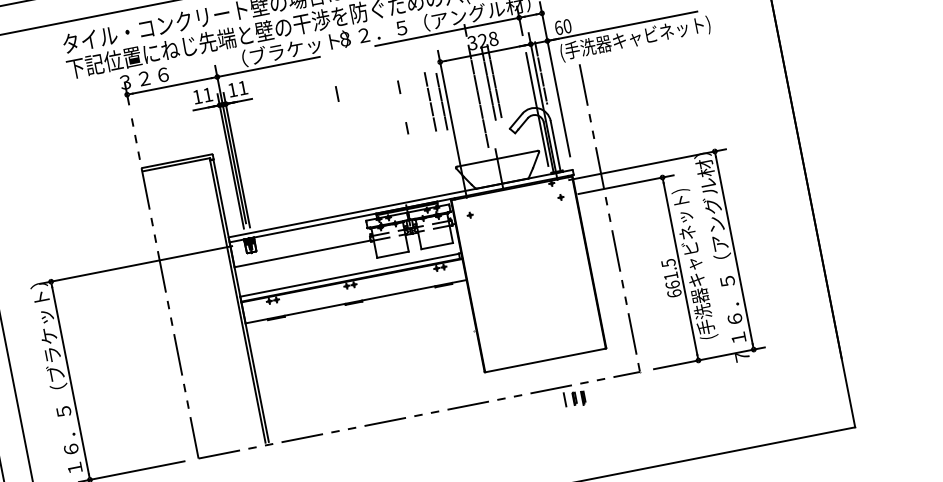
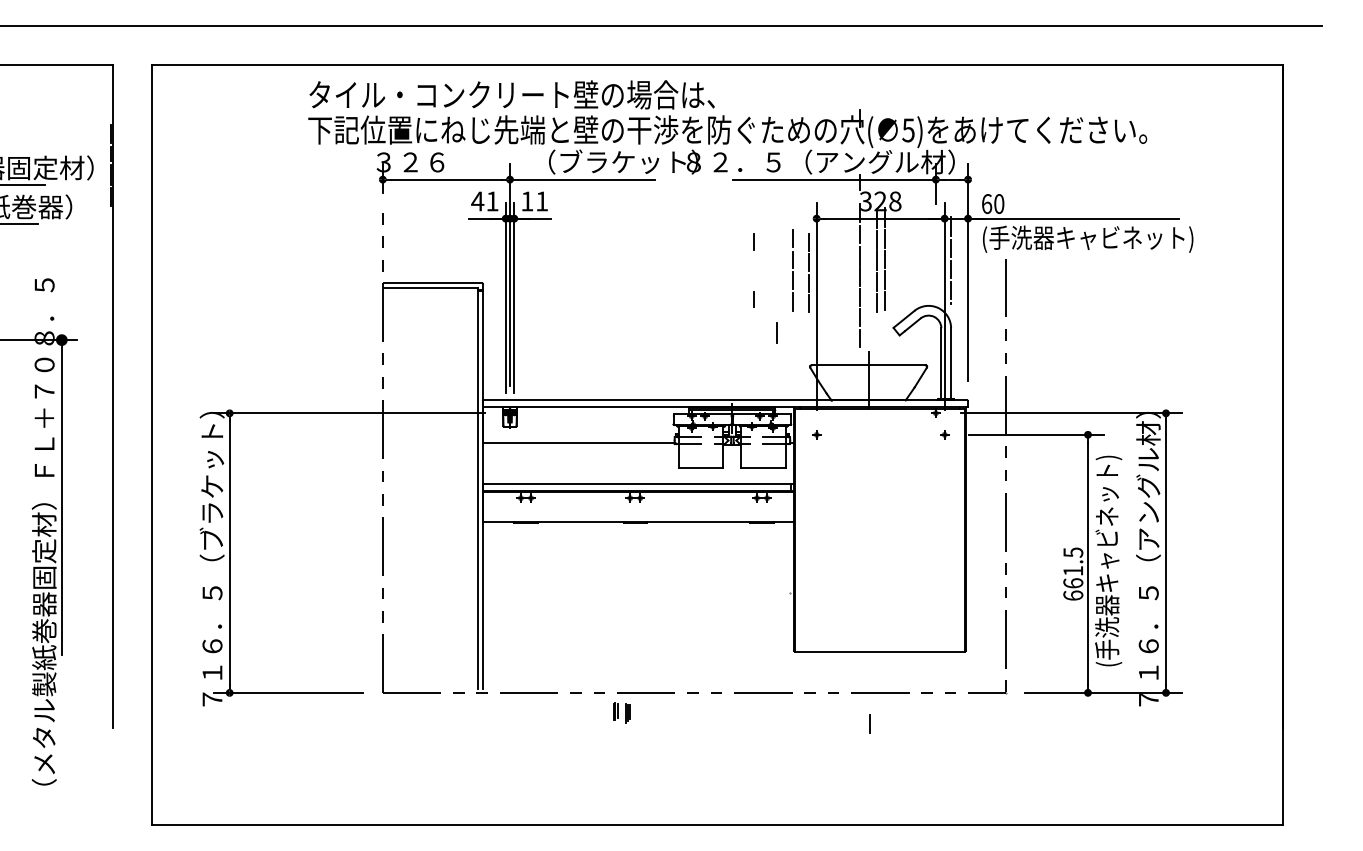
line: (336, 94) -> (776, 332), moved
text: (197, 97) -> (477, 201), 11 -> 41
line: (536, 109) -> (935, 308), removed
part: (578, 398) -> (621, 712), moved
line: (564, 399) -> (869, 723), moved

